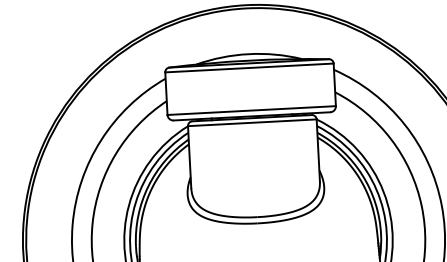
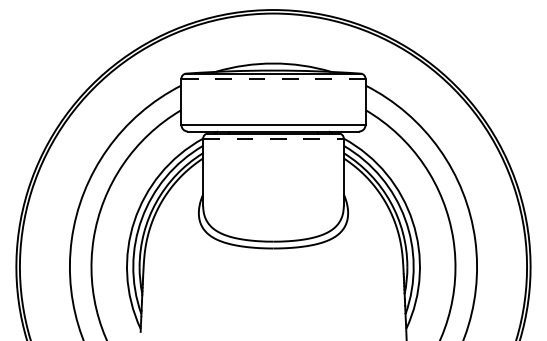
line: (248, 67) -> (272, 78), solid -> dashed
line: (252, 122) -> (273, 138), solid -> dashed

